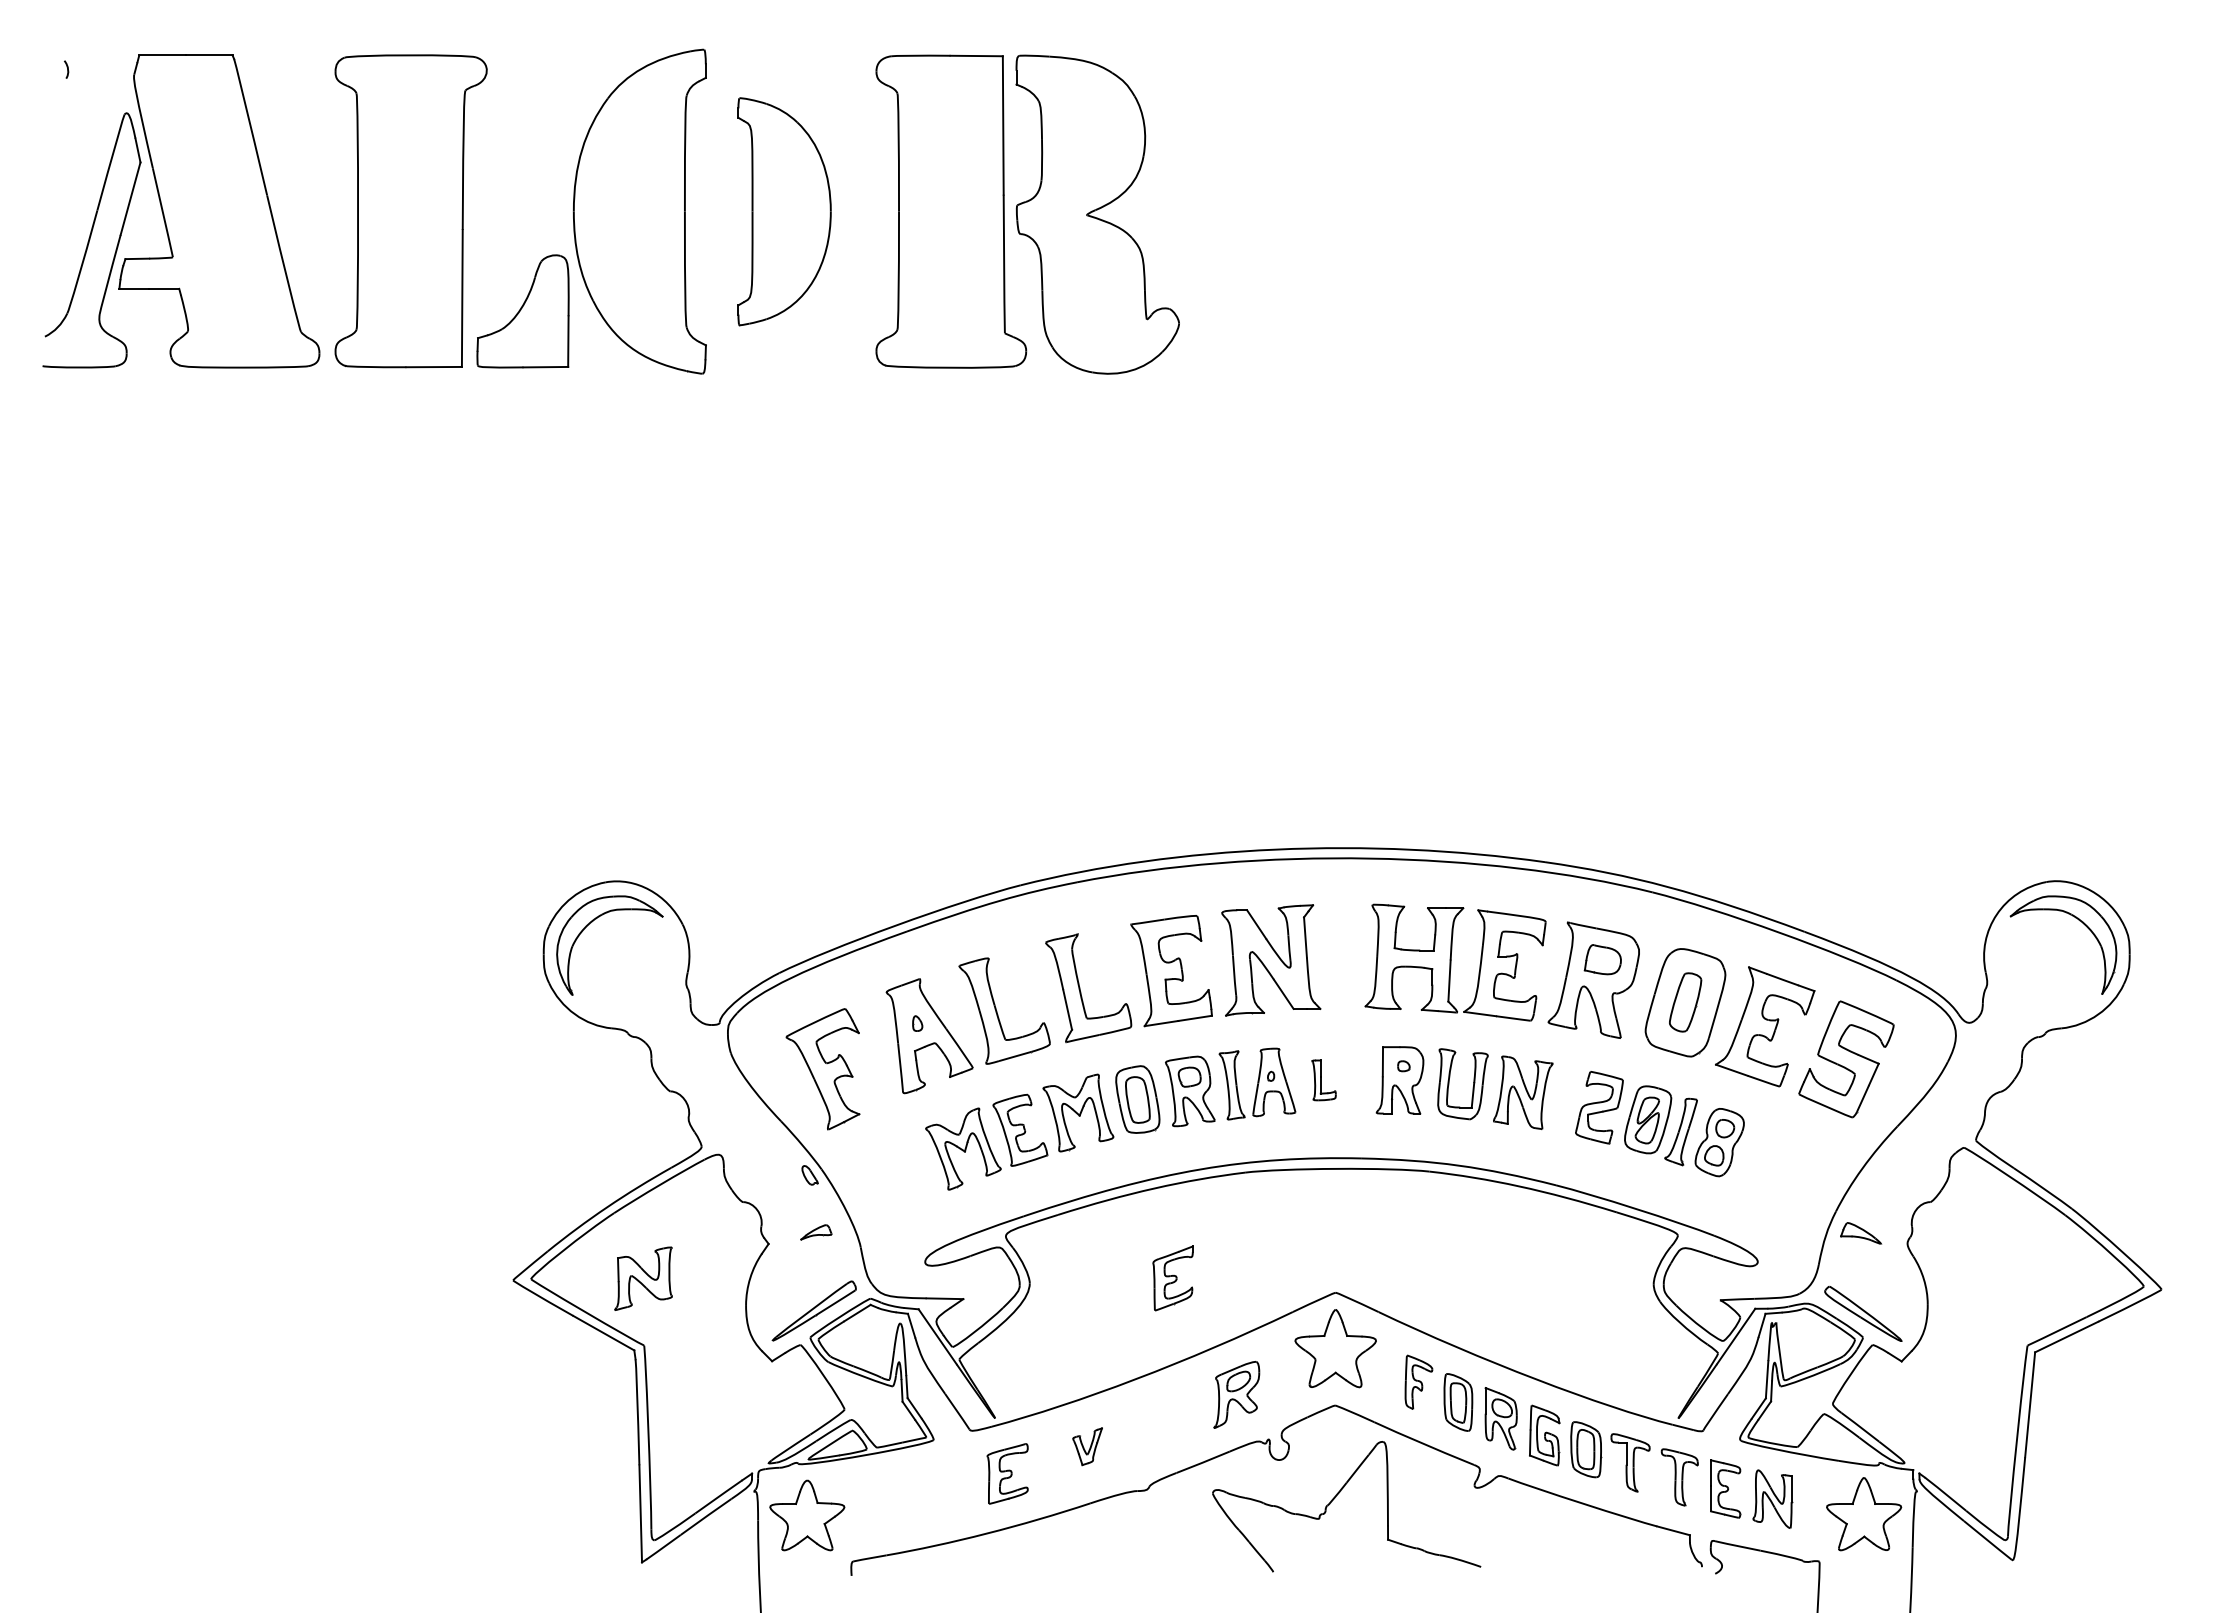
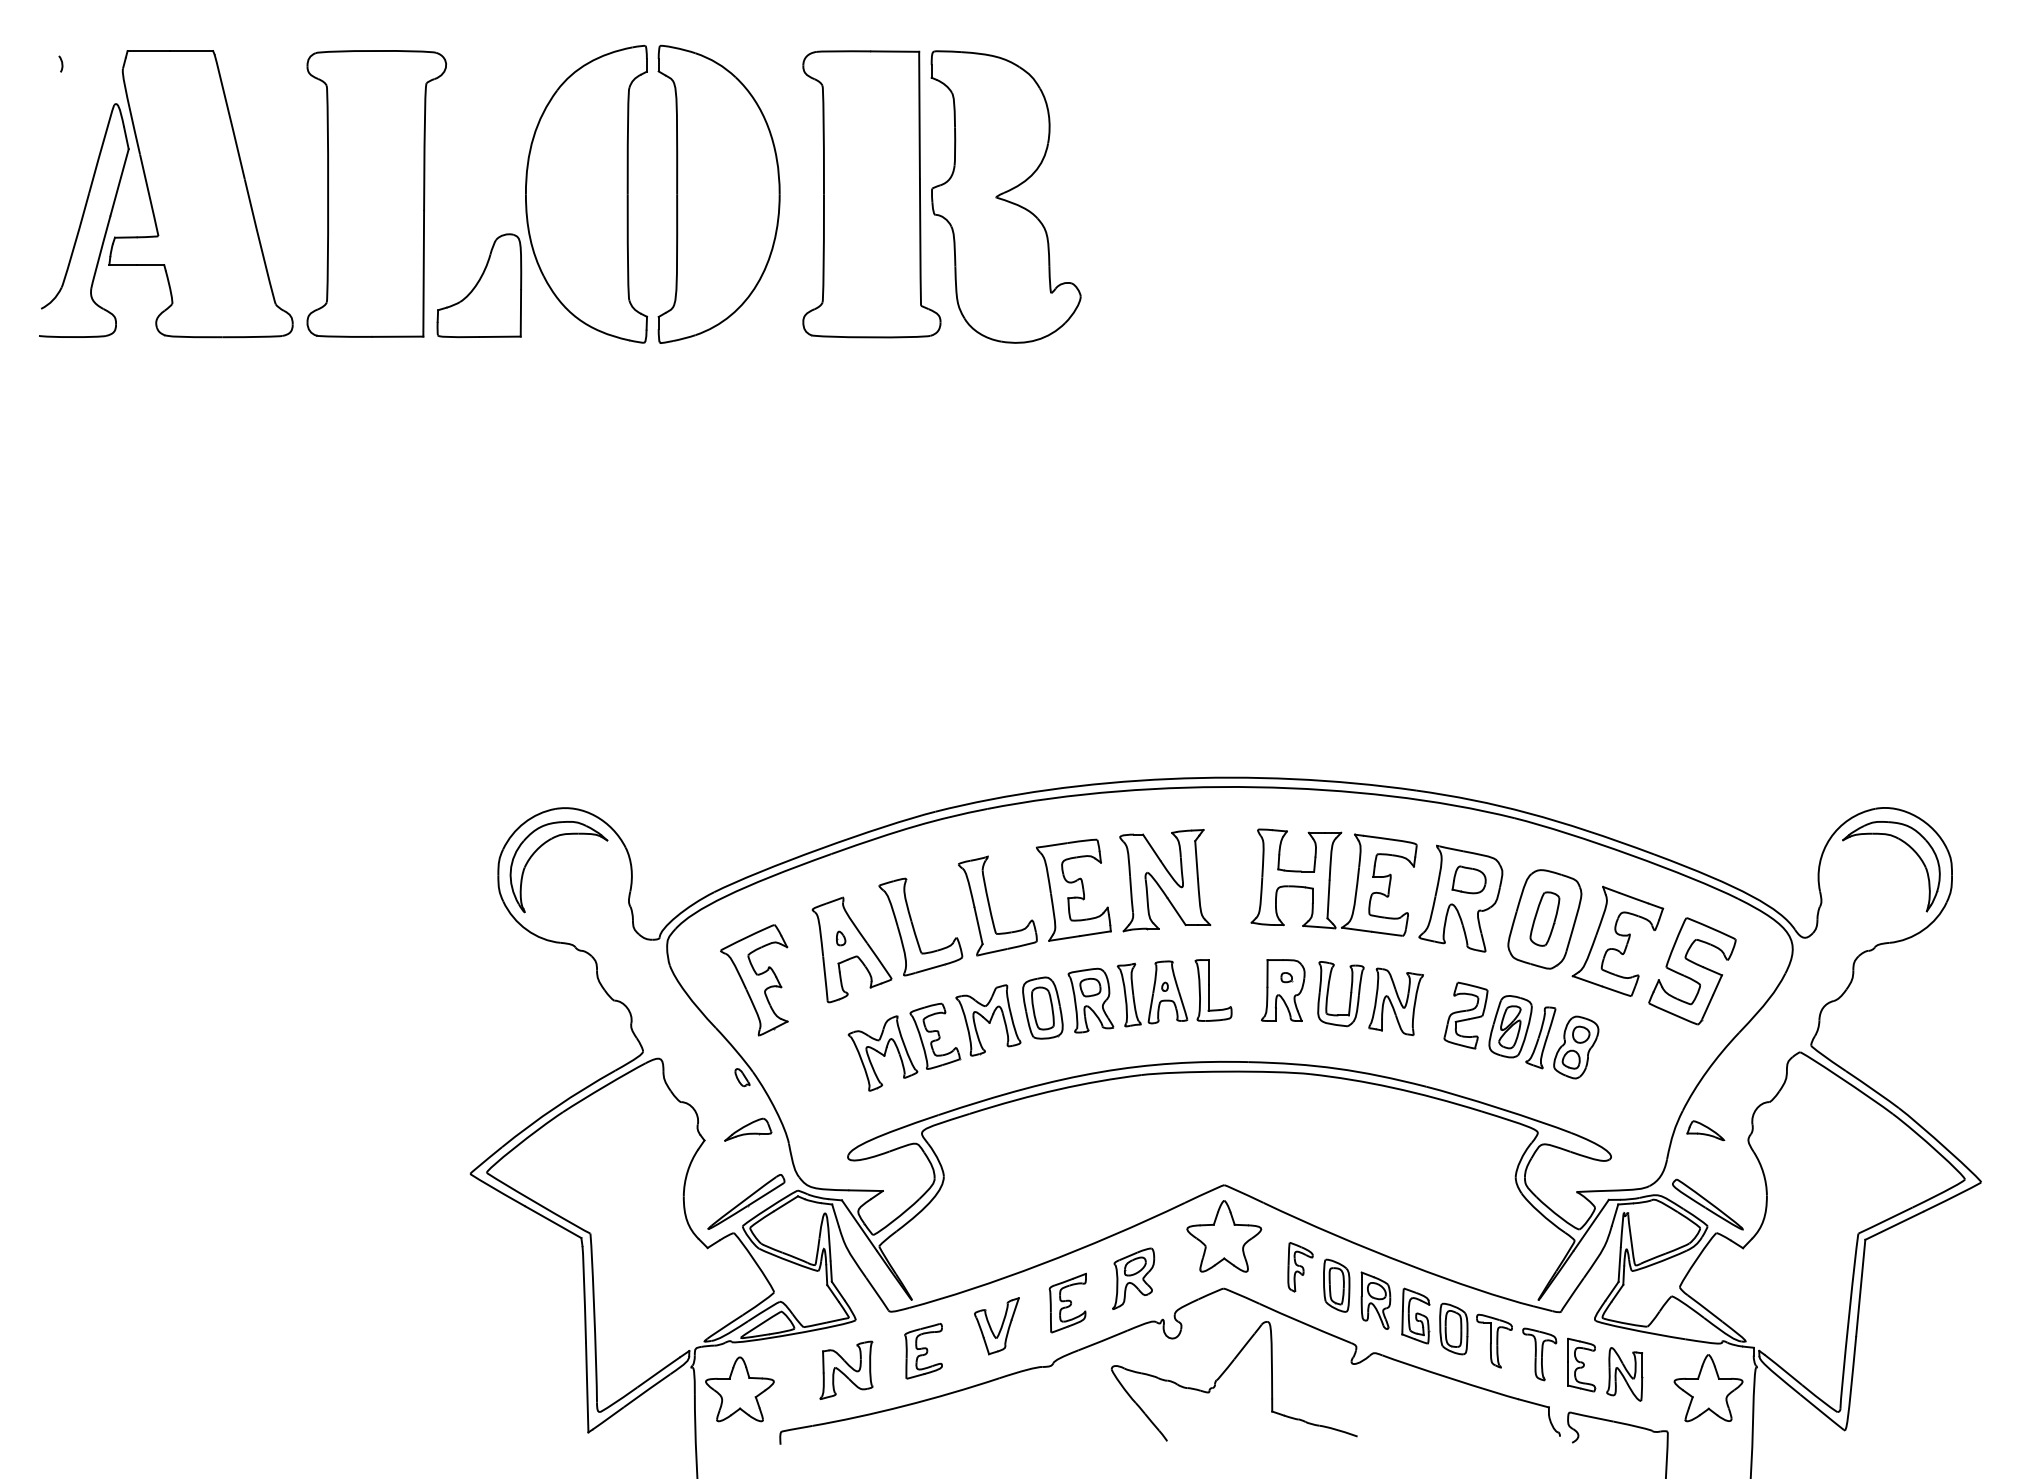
part: (784, 211) -> (719, 194), size x1.43
part: (1323, 1080) -> (1213, 990), size x1.67
part: (816, 1232) -> (748, 1129), size x1.67
part: (643, 1278) -> (846, 1370), moved
part: (1172, 1278) -> (1067, 1303), moved
part: (1087, 1446) -> (996, 1326), size x1.67

